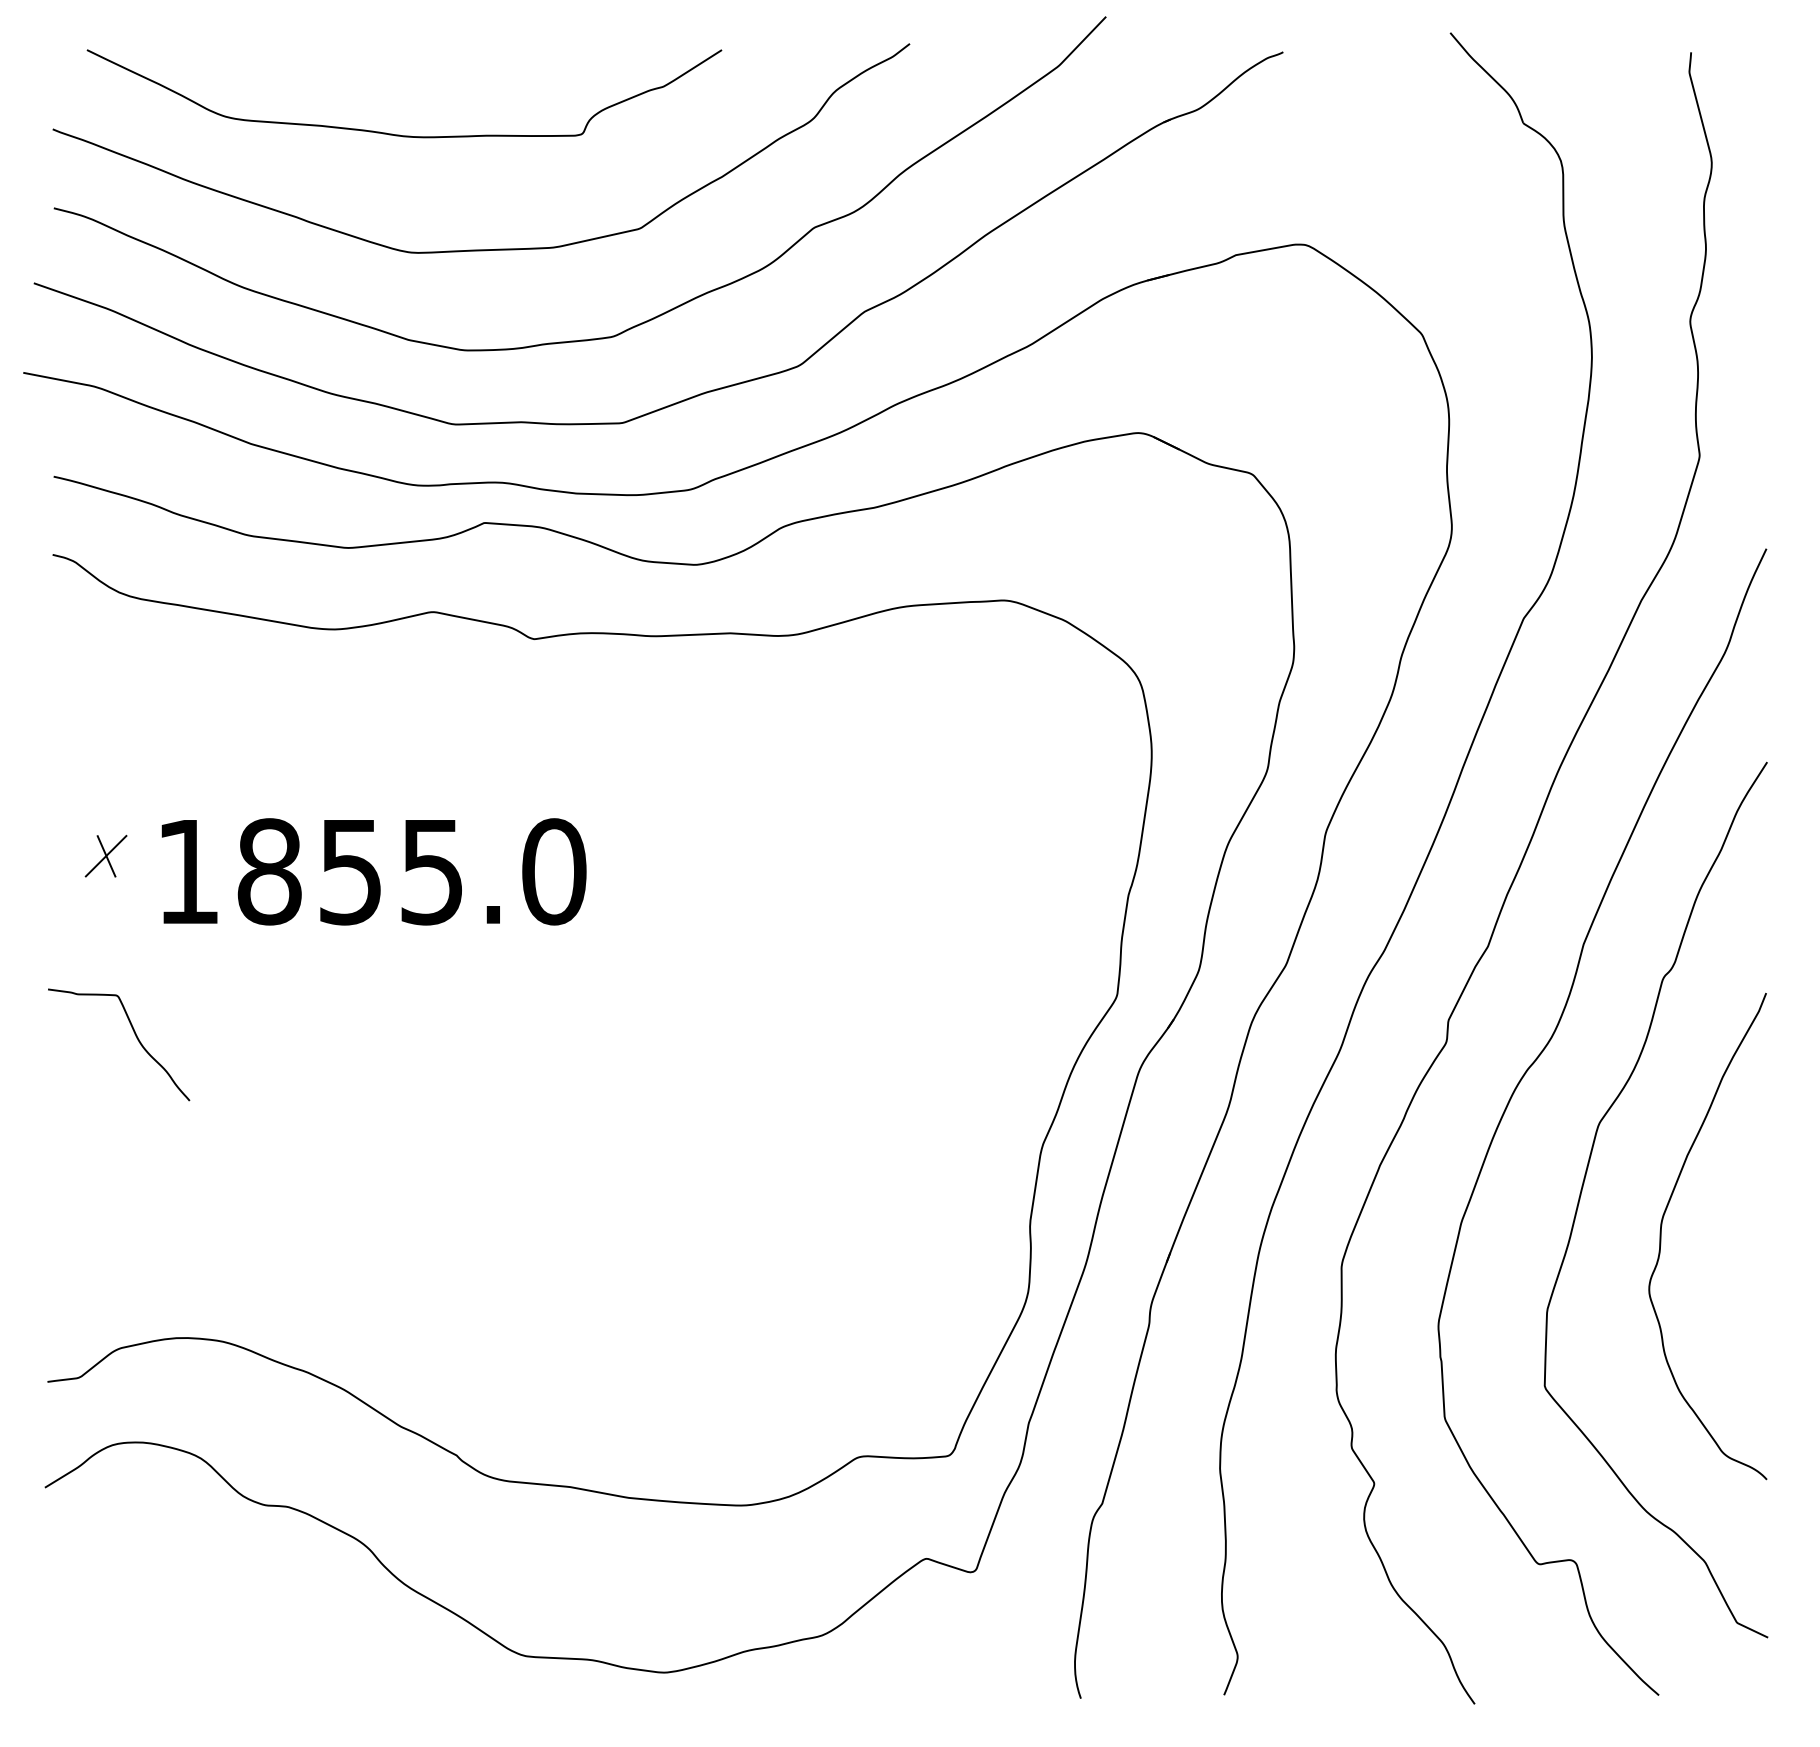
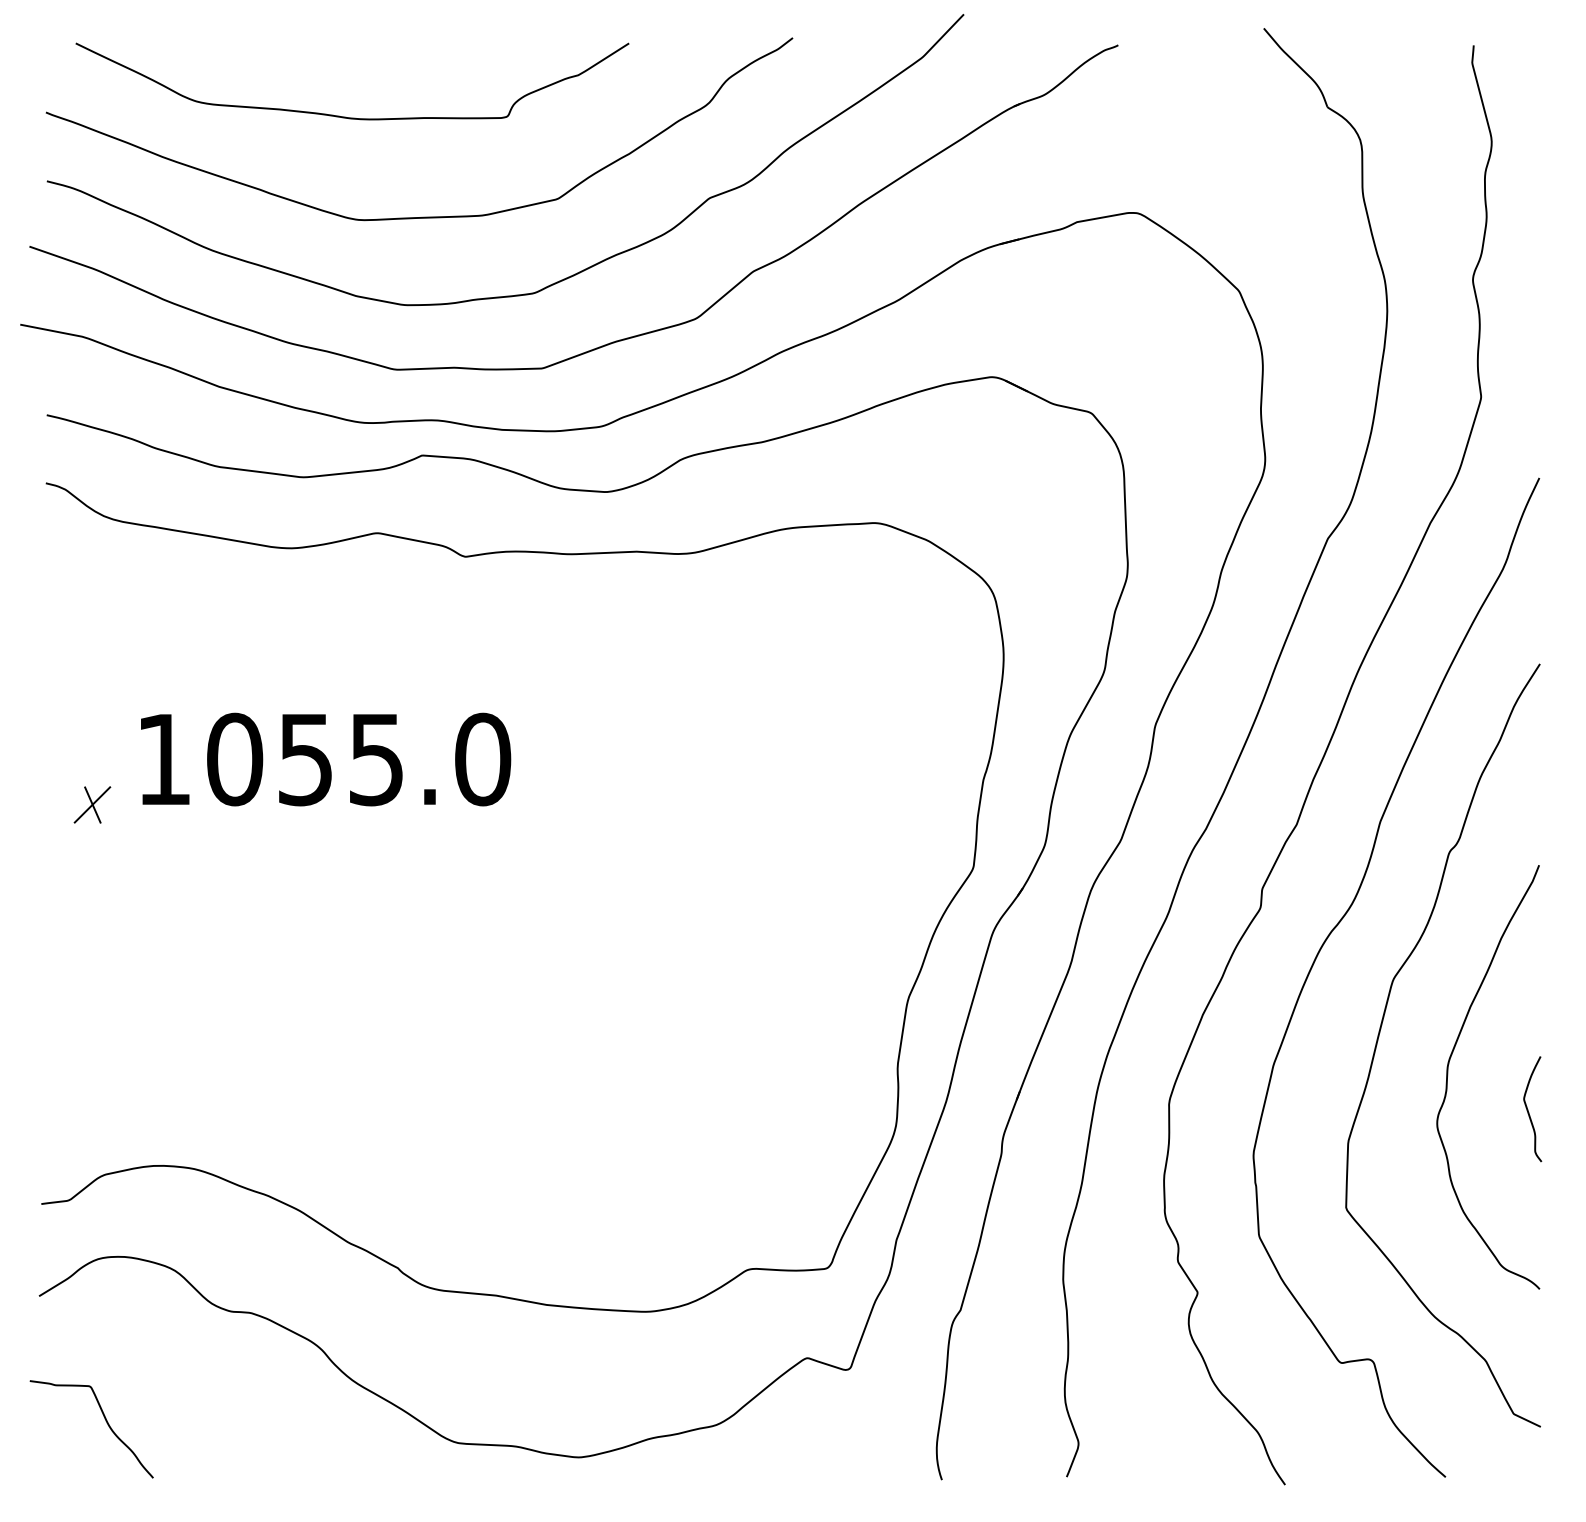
part: (106, 855) -> (92, 804), moved
text: (270, 871) -> (235, 759), 1855.0 -> 1055.0
curve: (134, 1035) -> (105, 1421), moved
curve: (1753, 1273) -> (1528, 1109), added

